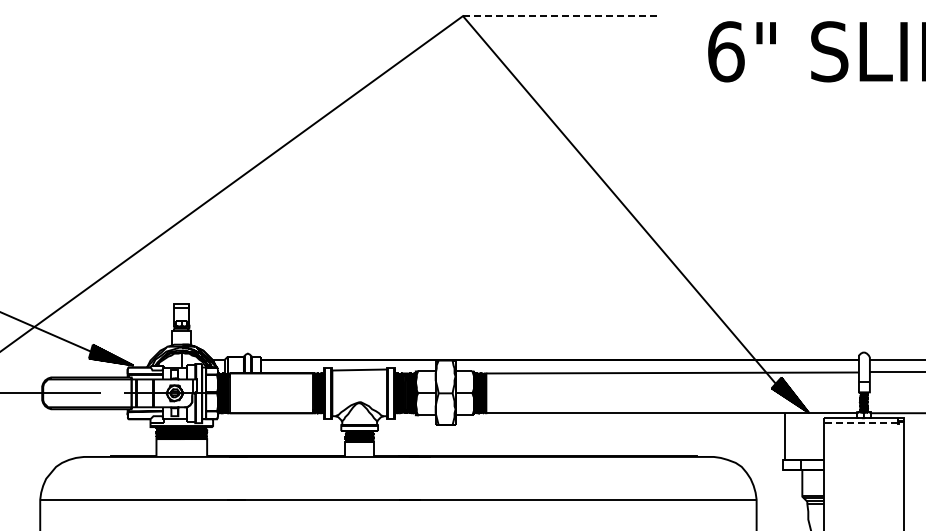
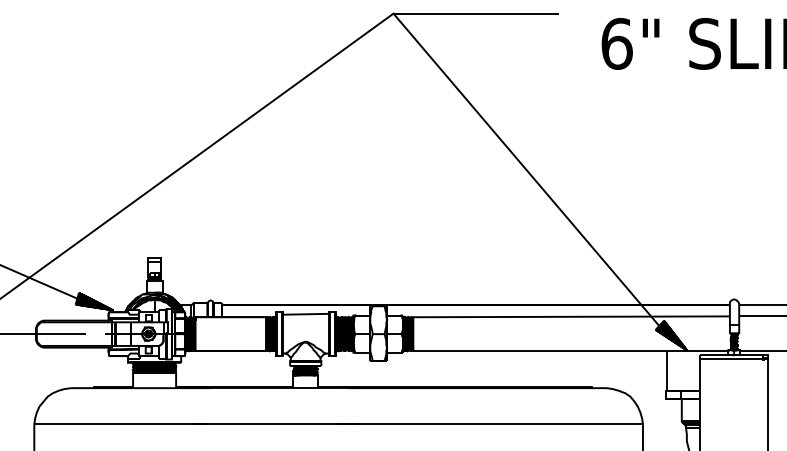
line: (560, 16) -> (476, 13), dashed -> solid
line: (860, 423) -> (731, 359), dashed -> solid

